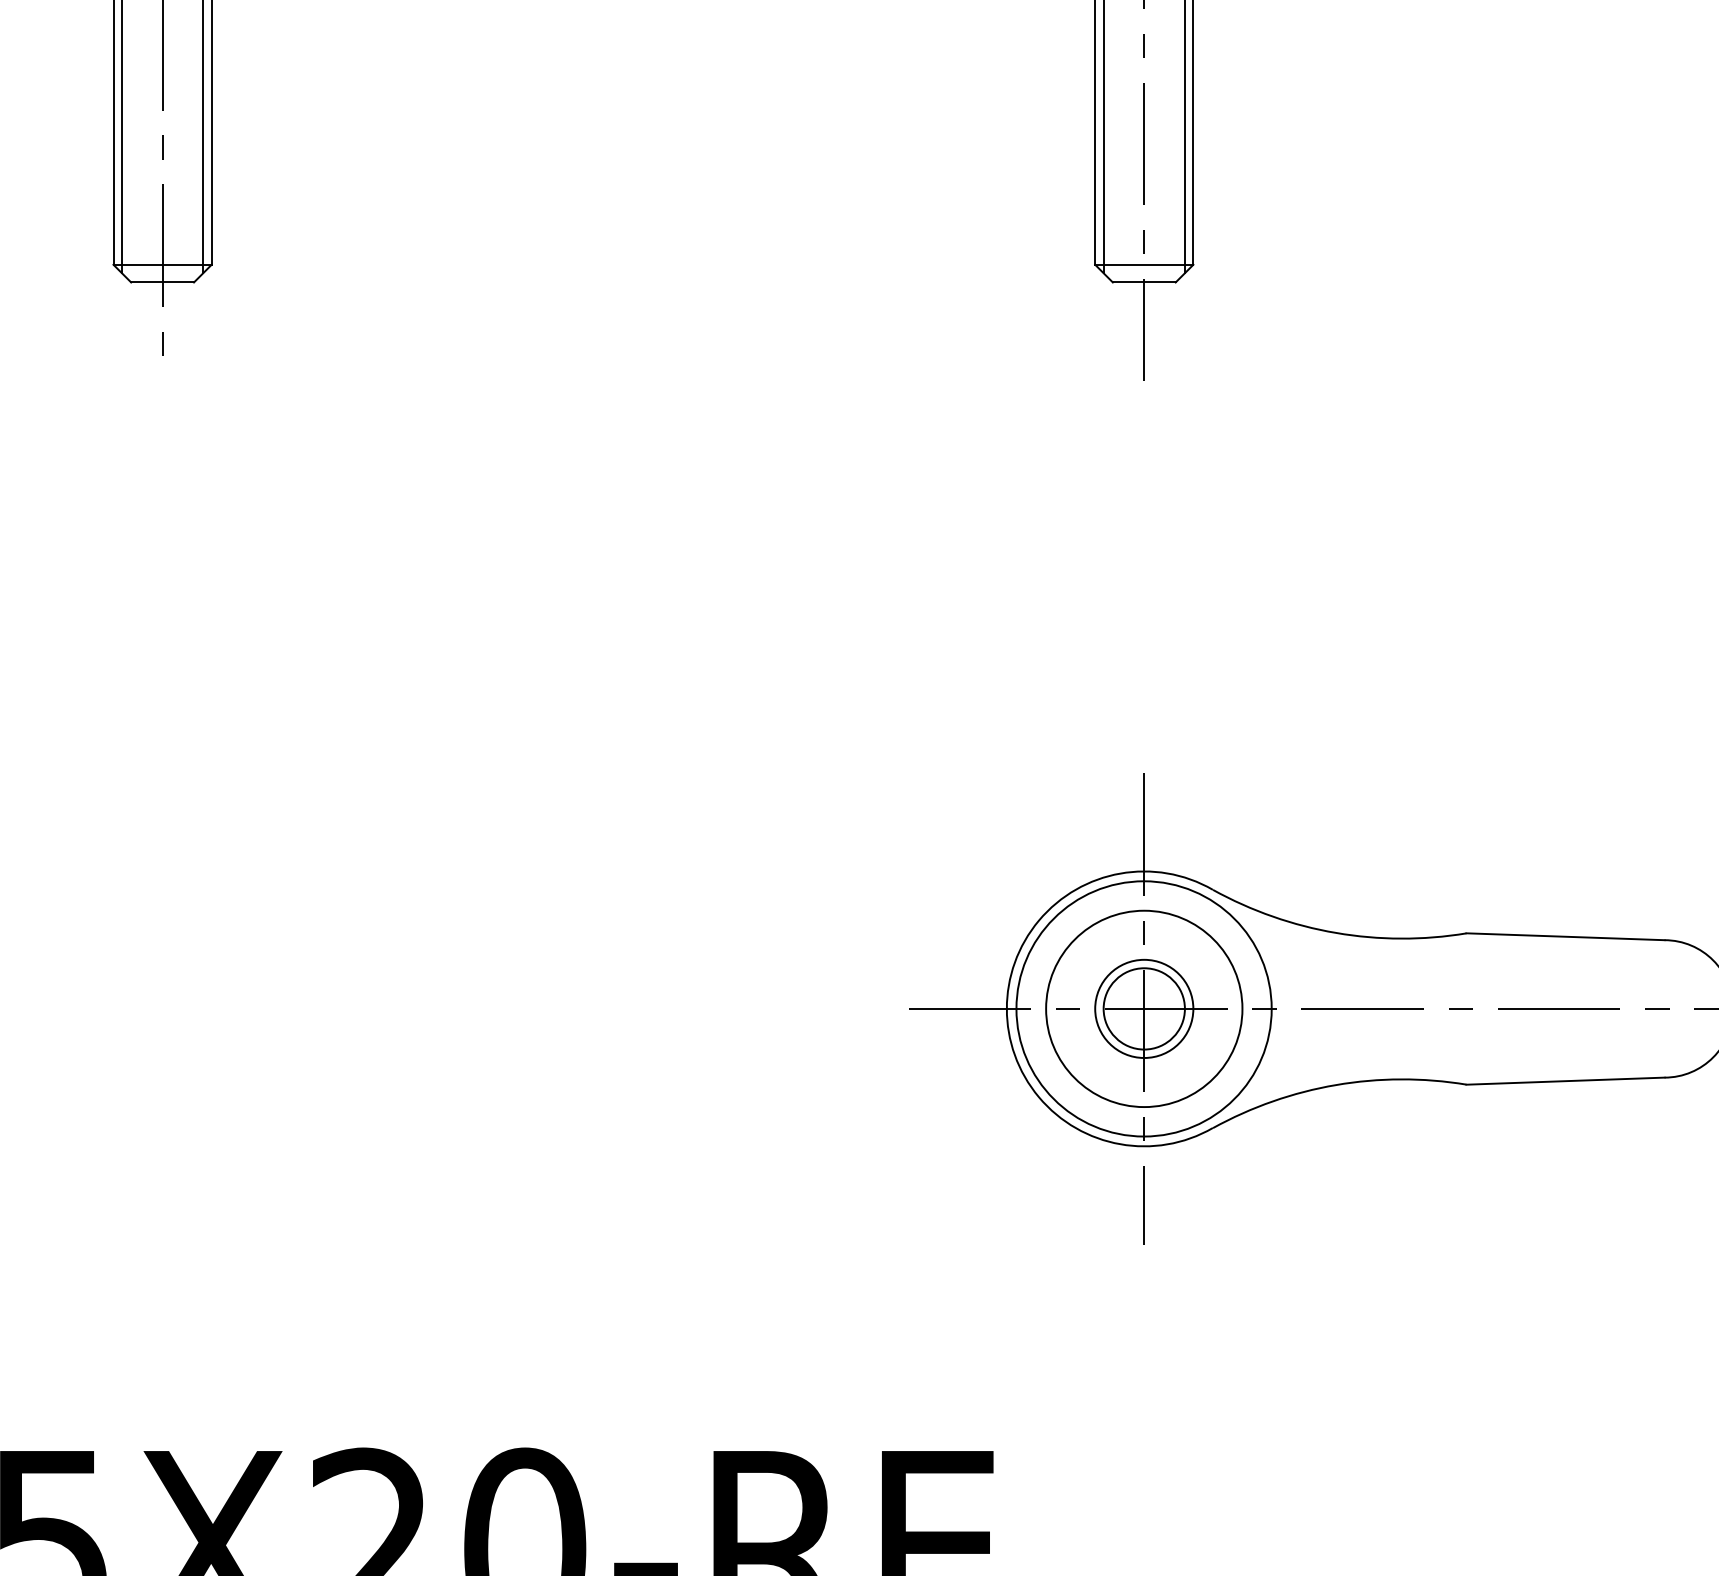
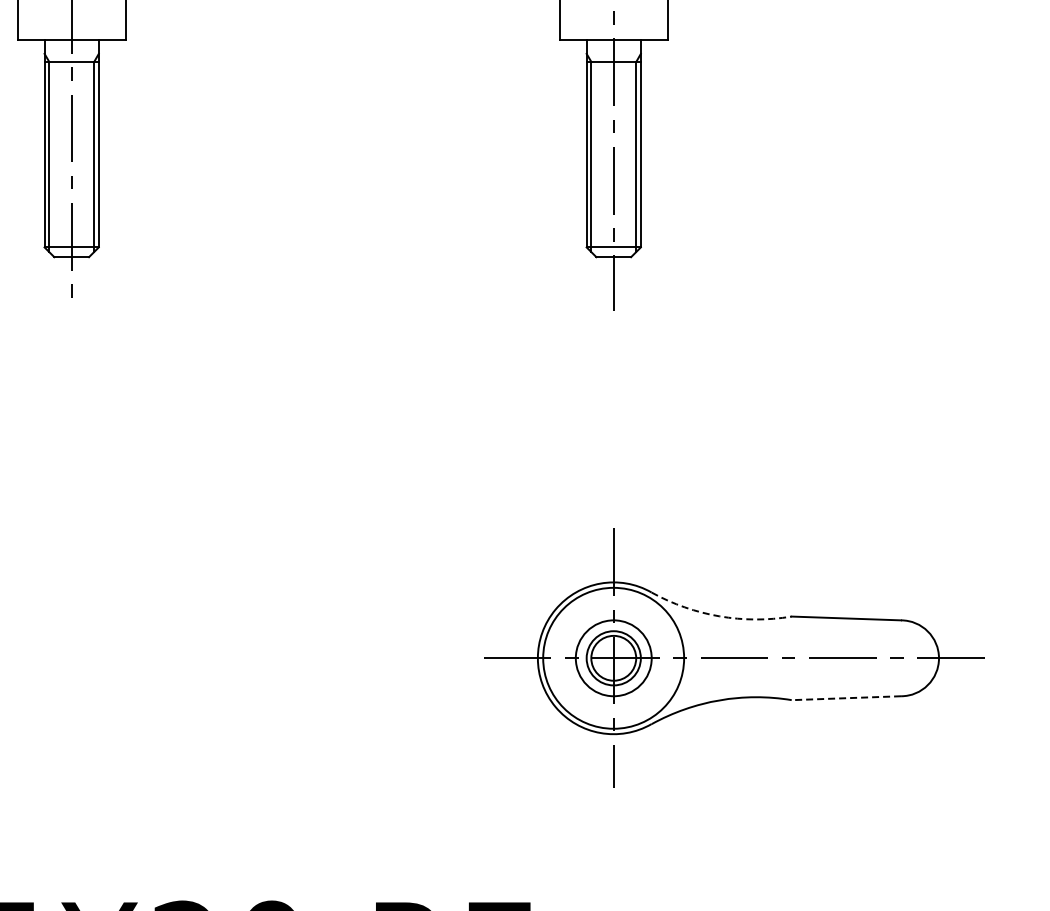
arc: (1335, 933) -> (719, 616), solid -> dashed
circle: (1143, 1009) -> (613, 658), size x0.7
line: (1565, 1081) -> (846, 698), solid -> dashed

